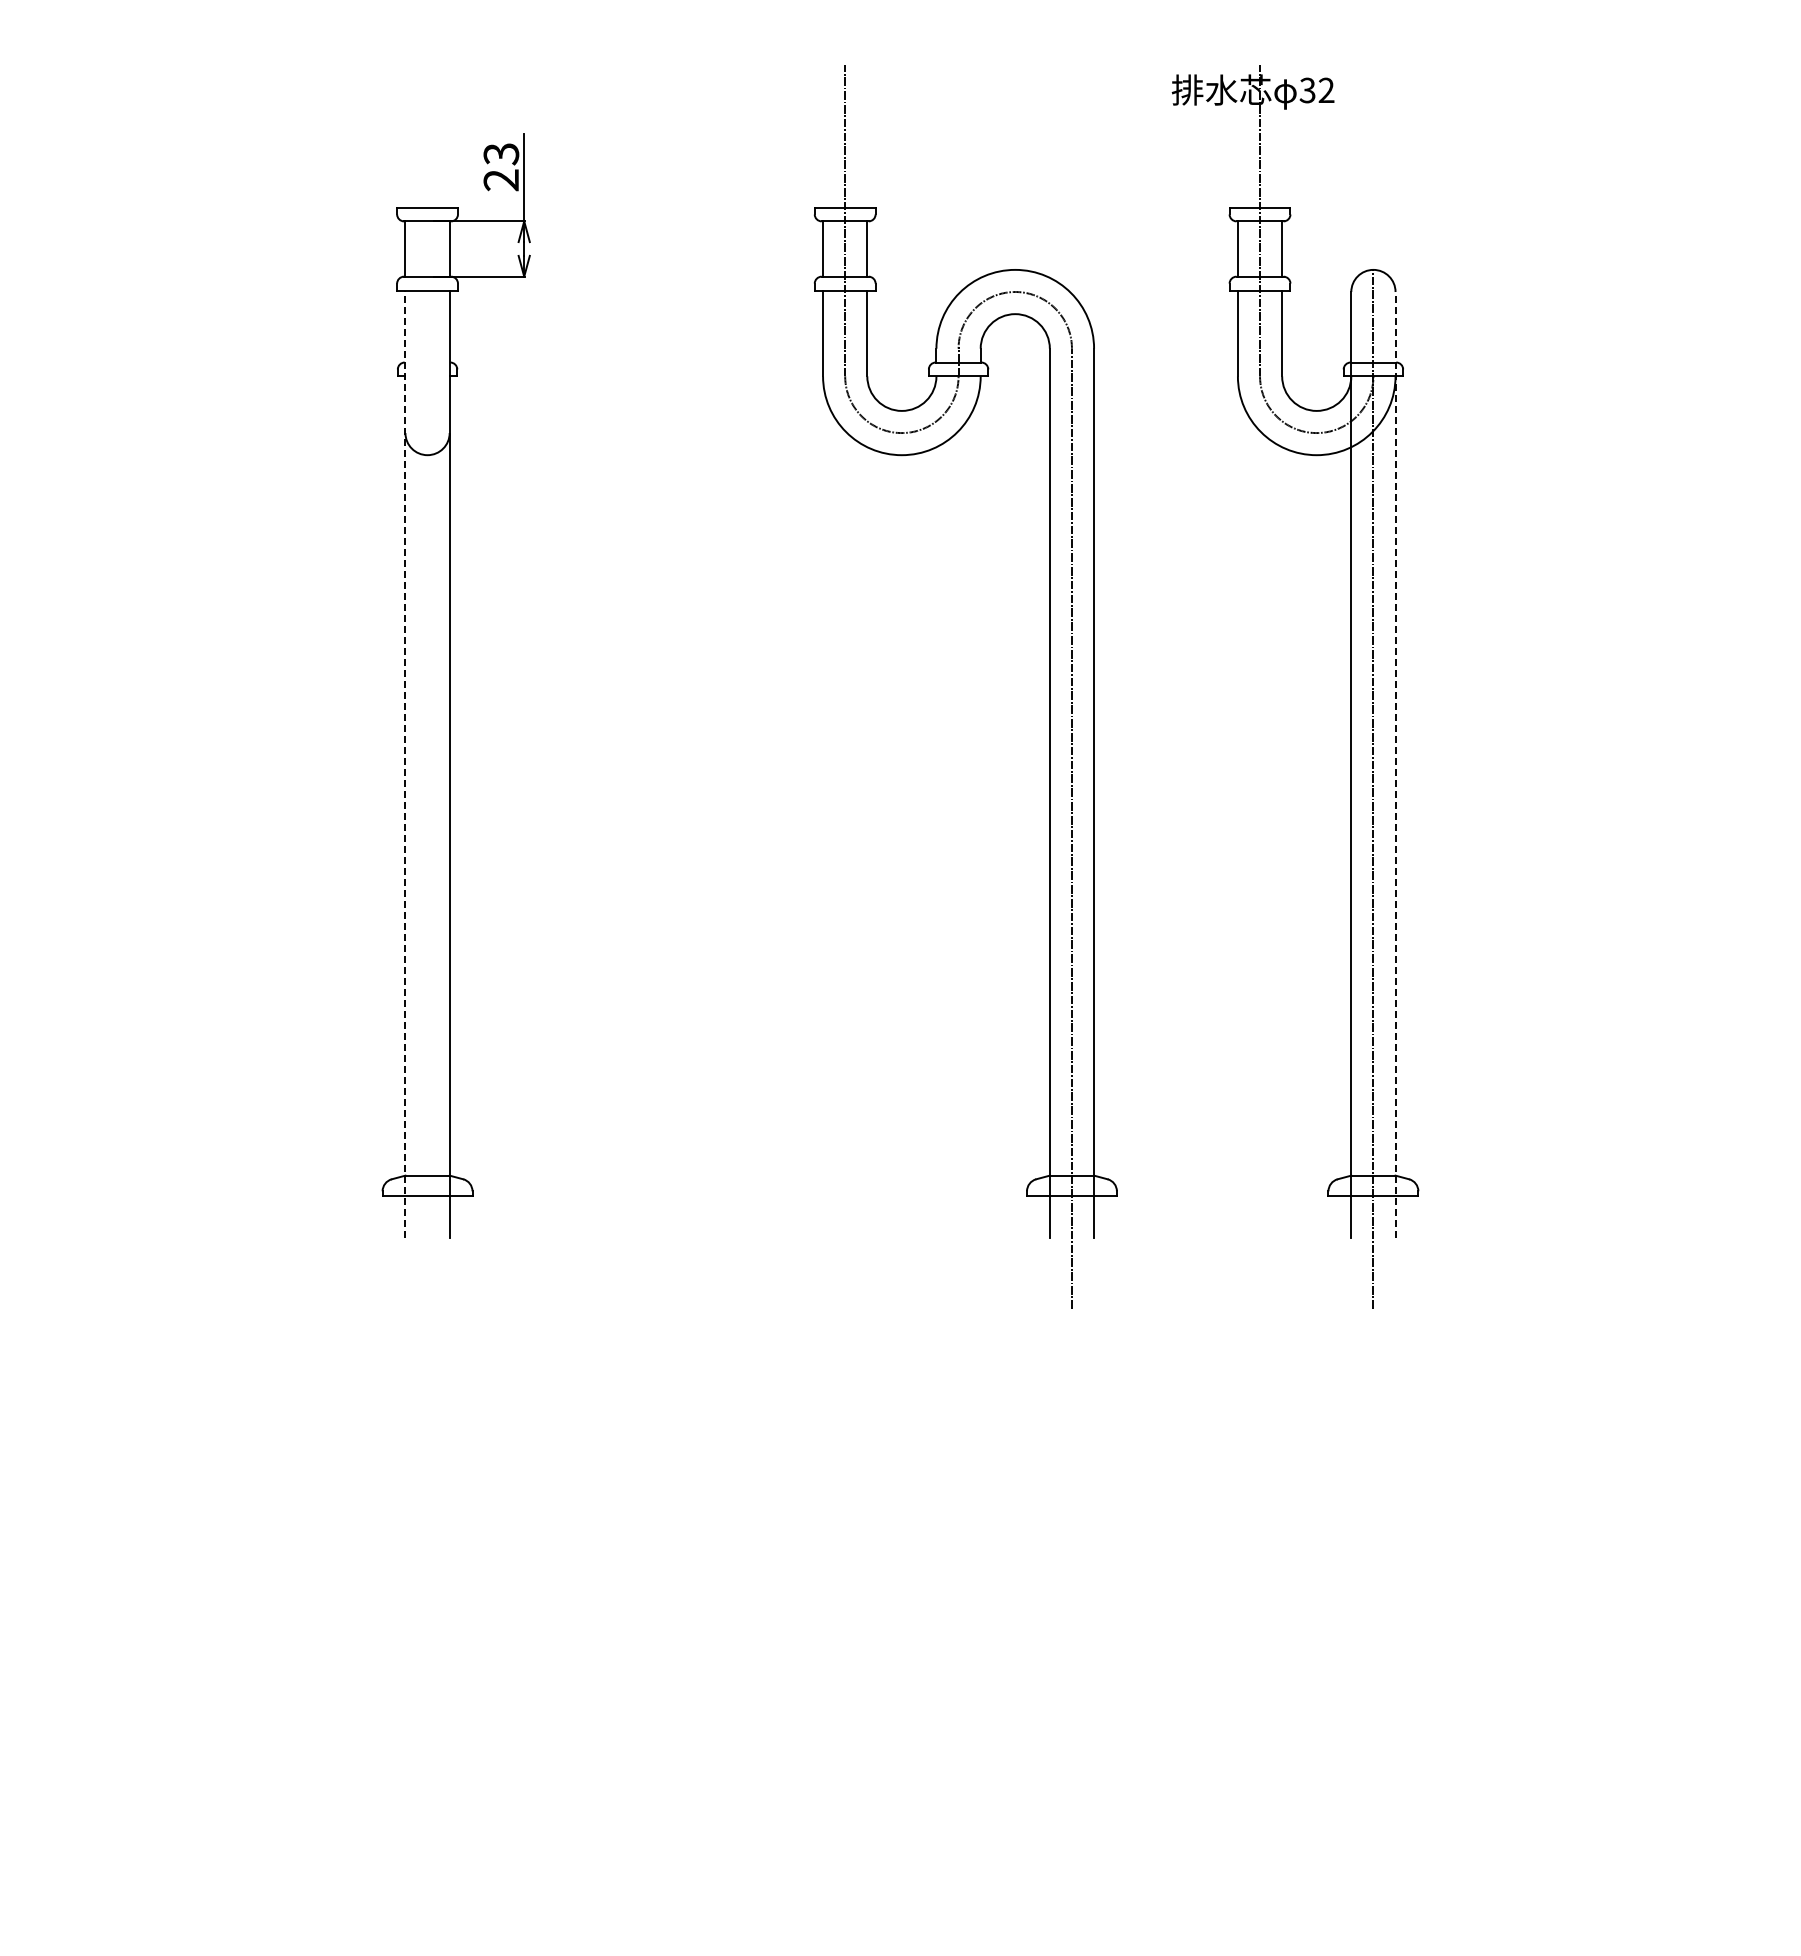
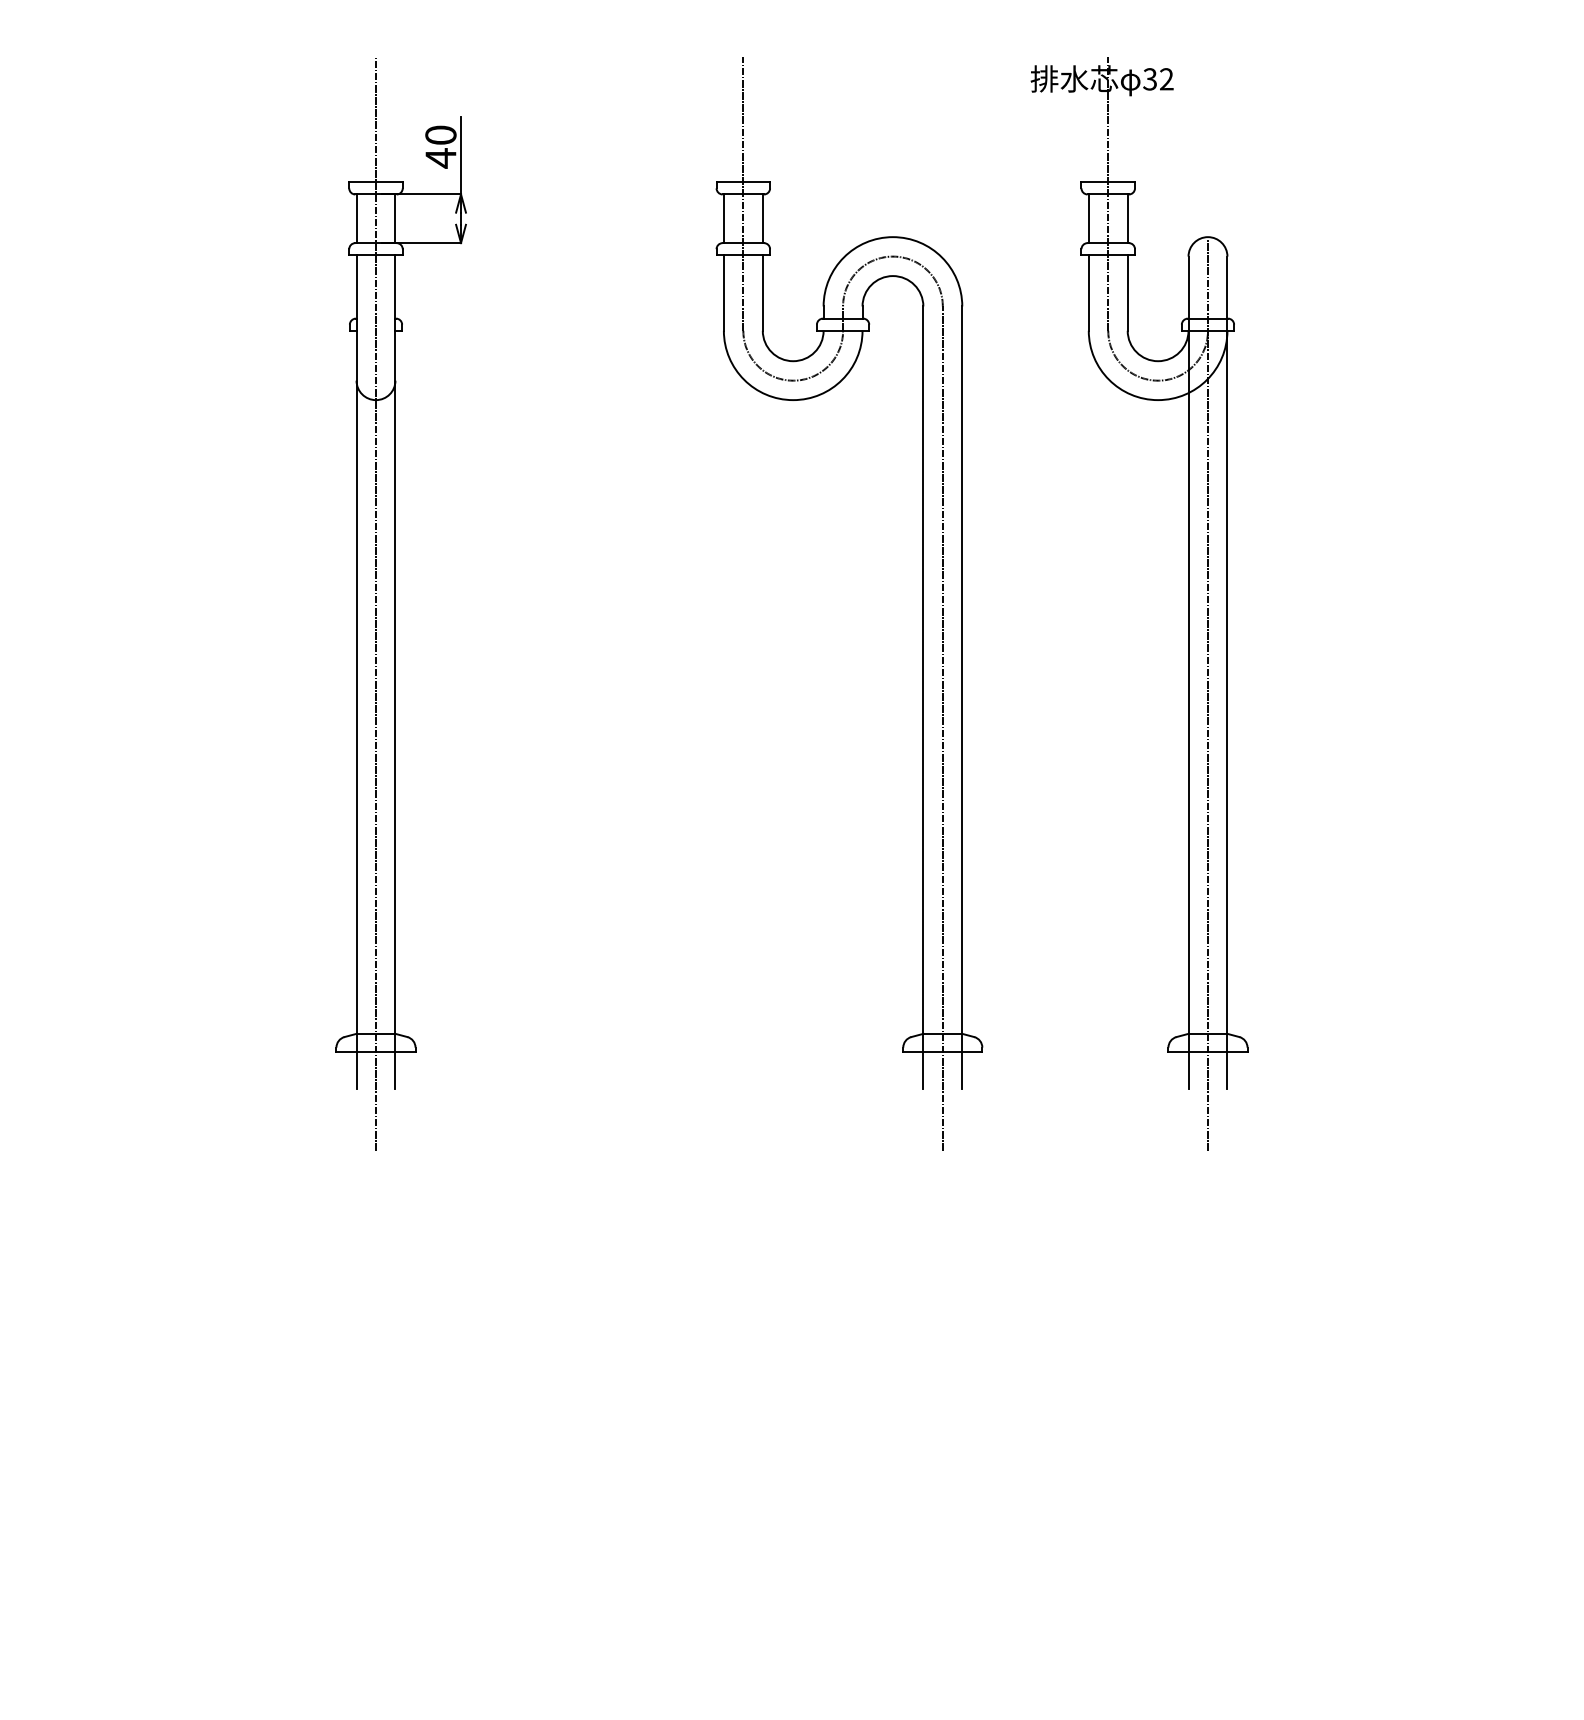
text: (501, 167) -> (441, 147), 23 -> 40
line: (427, 686) -> (375, 603), added
line: (405, 764) -> (356, 672), dashed -> solid
line: (1395, 764) -> (1227, 672), dashed -> solid

